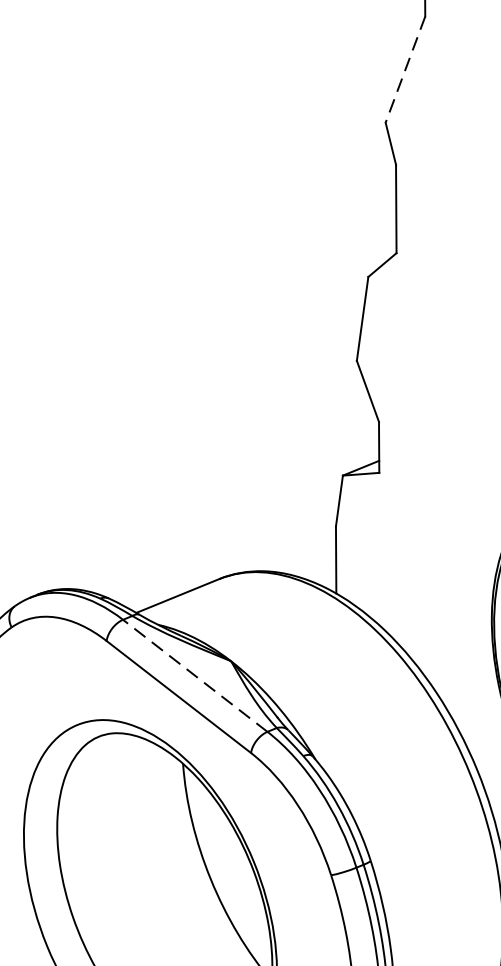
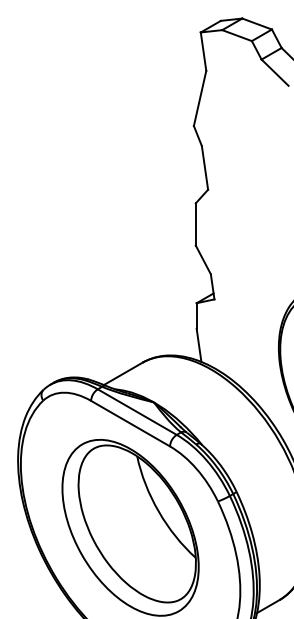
line: (404, 69) -> (199, 98), dashed -> solid
line: (195, 676) -> (137, 412), dashed -> solid

